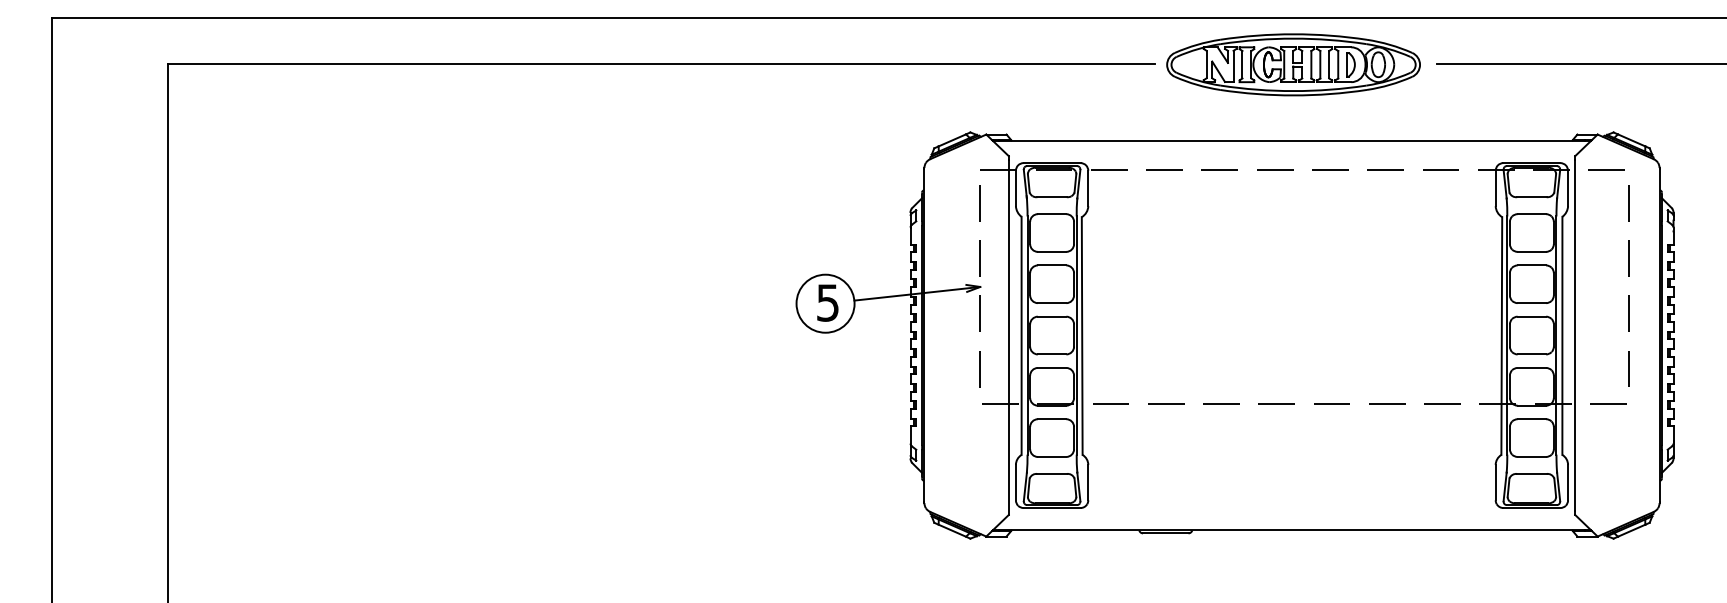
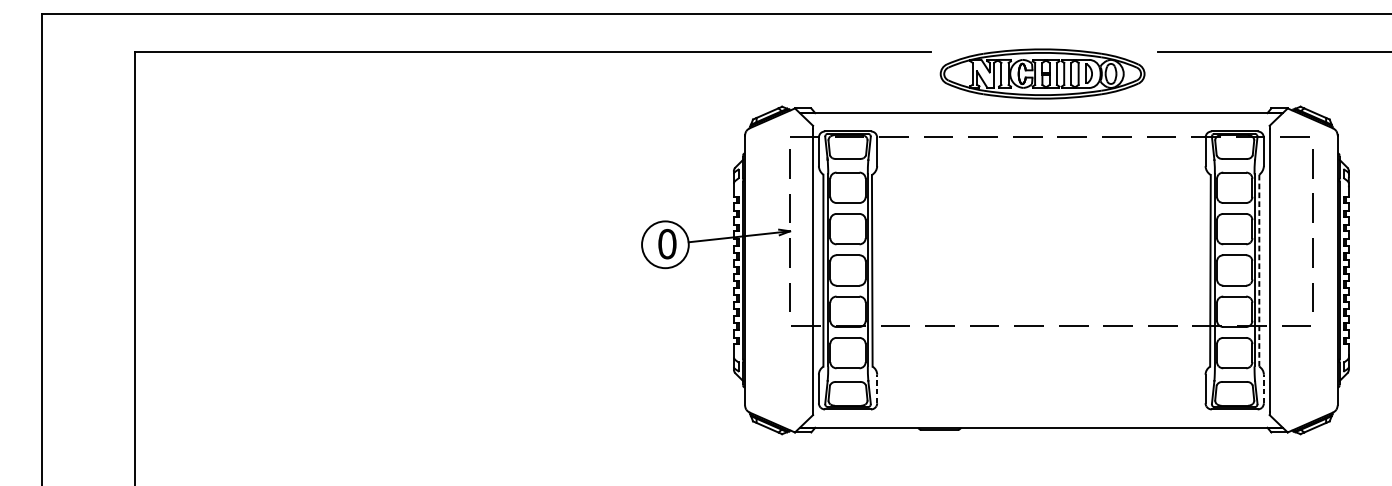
part: (1293, 64) -> (1042, 73), moved
text: (827, 302) -> (666, 243), 5 -> 0
line: (1562, 336) -> (1259, 271), solid -> dashed
line: (1088, 482) -> (877, 388), solid -> dashed
line: (1568, 482) -> (1264, 388), solid -> dashed

